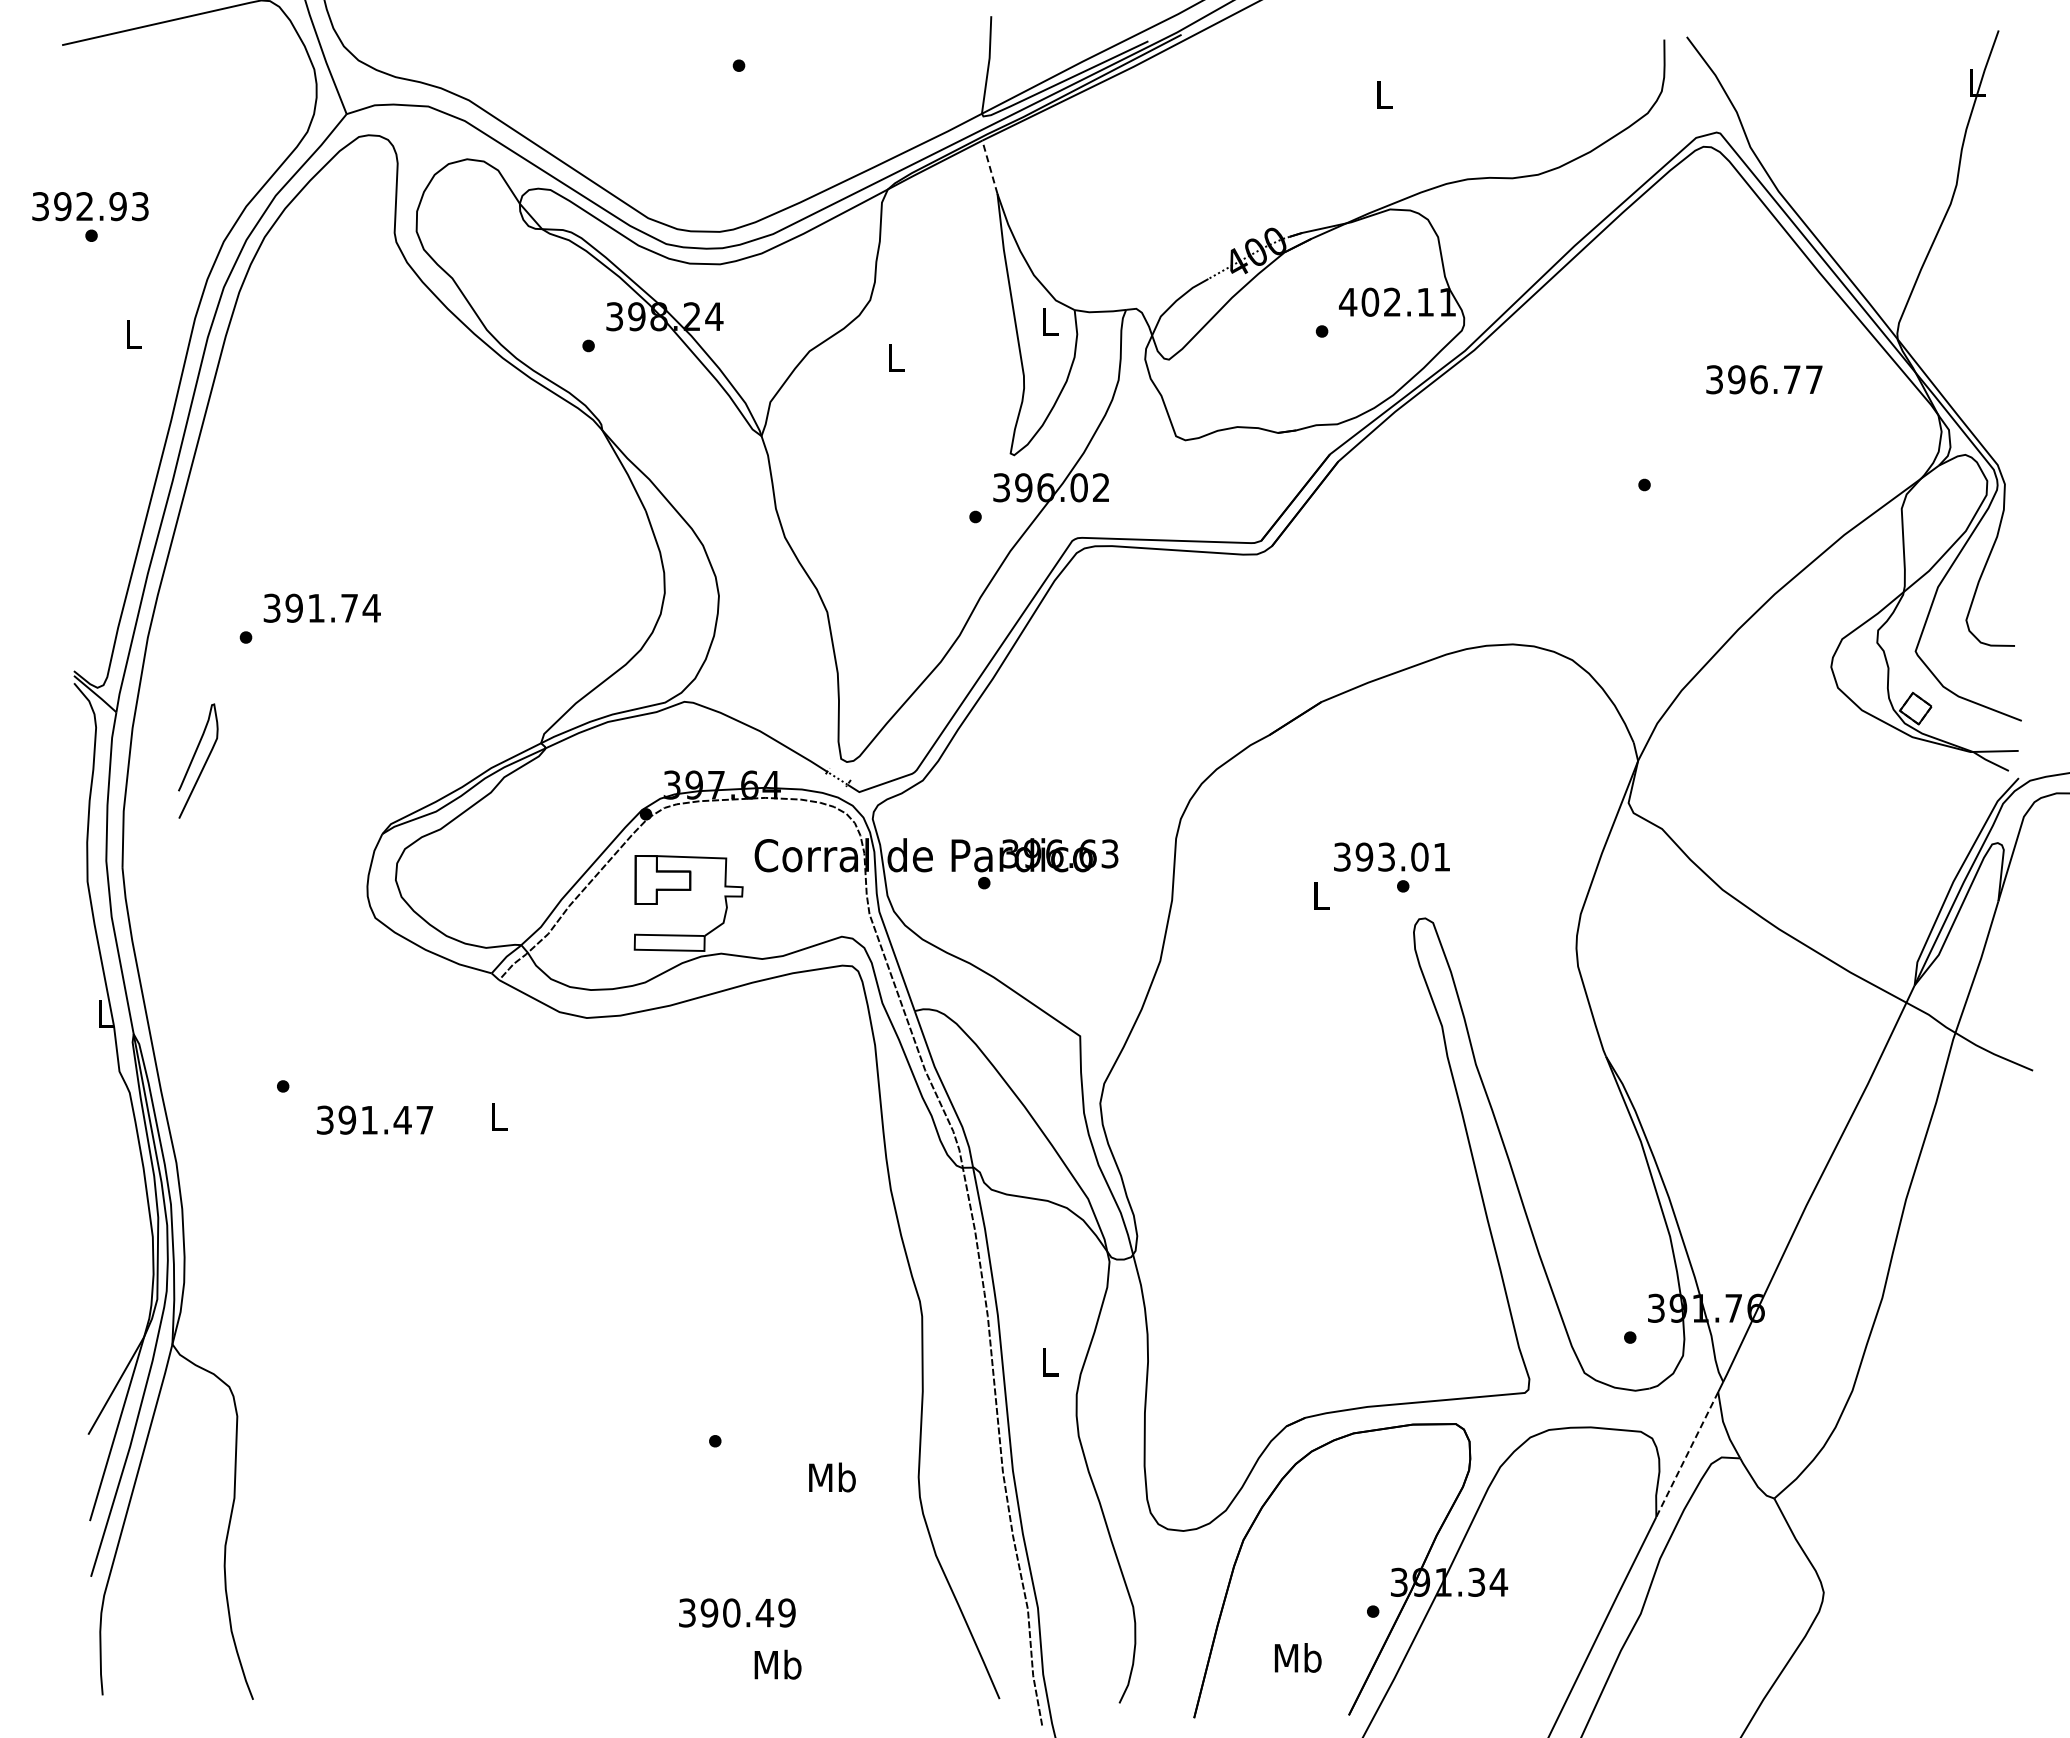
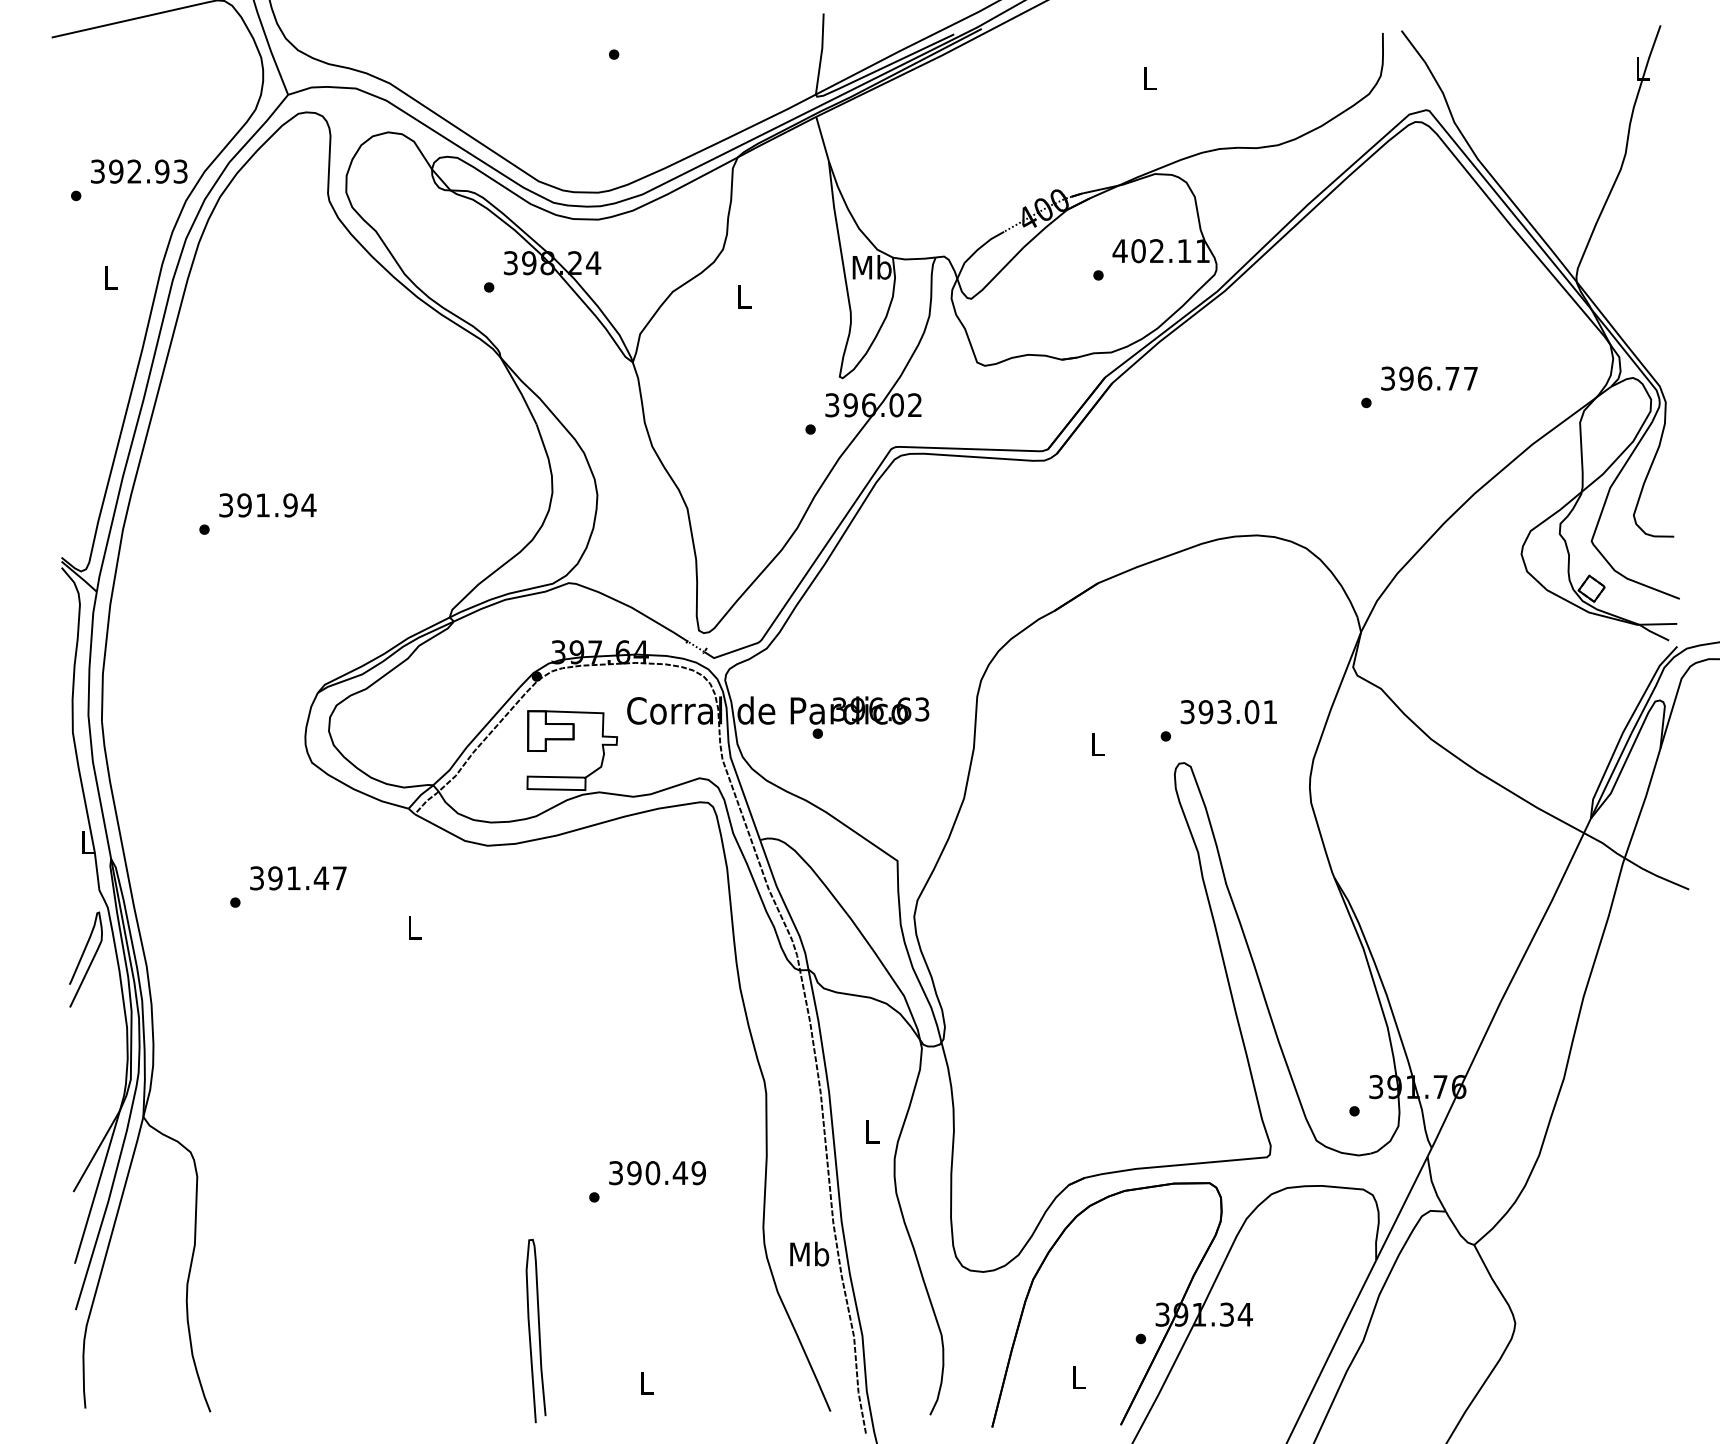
line: (989, 167) -> (822, 139), dashed -> solid
text: (90, 206) -> (139, 171), moved
text: (1049, 321) -> (872, 267), L -> Mb
text: (1764, 379) -> (1429, 378), moved
text: (349, 607) -> (290, 504), 391.74 -> 391.94
curve: (194, 757) -> (82, 956), moved
text: (1391, 856) -> (1228, 711), moved
text: (374, 1119) -> (297, 877), moved
line: (1687, 1454) -> (1402, 1208), dashed -> solid
text: (832, 1477) -> (809, 1254), moved
curve: (648, 1601) -> (538, 1330), added
text: (737, 1612) -> (657, 1172), moved
text: (1297, 1657) -> (1078, 1377), Mb -> L
text: (777, 1664) -> (646, 1382), Mb -> L

